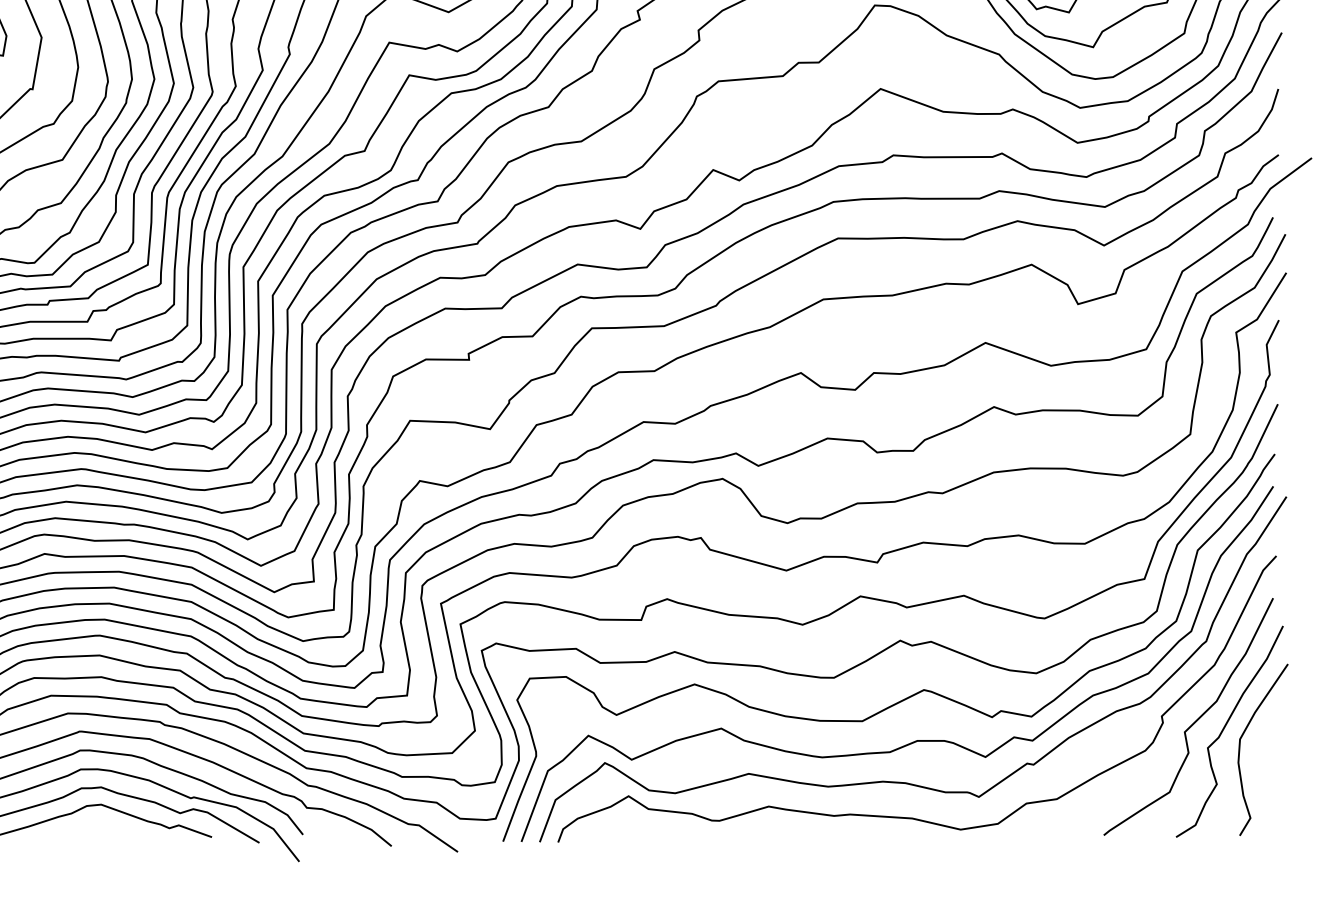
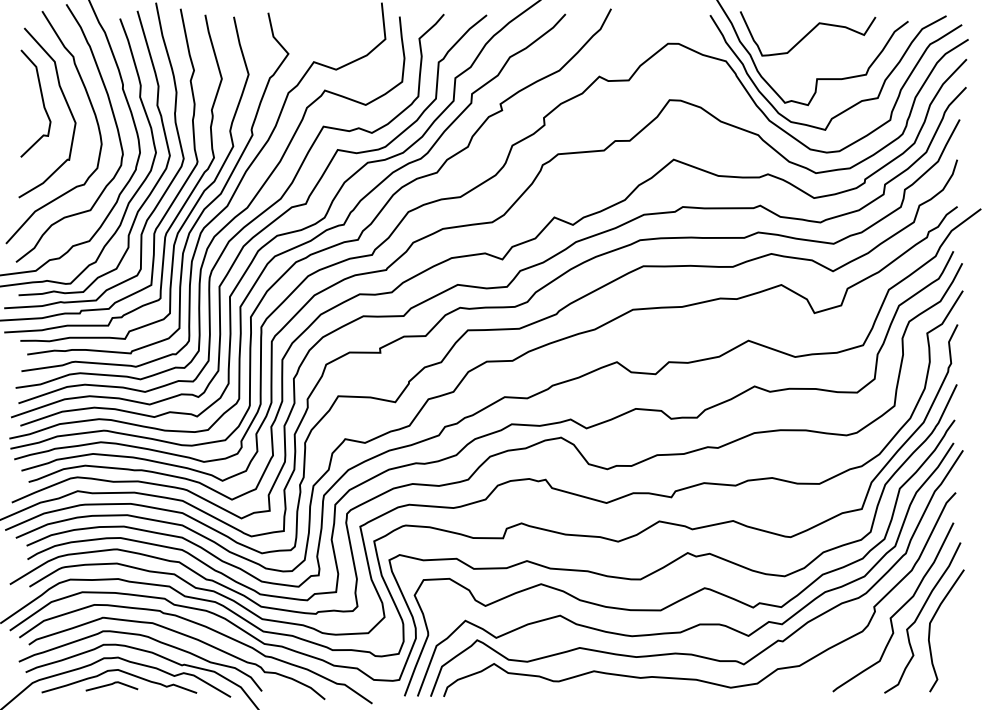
line: (91, 826) -> (111, 685), added

